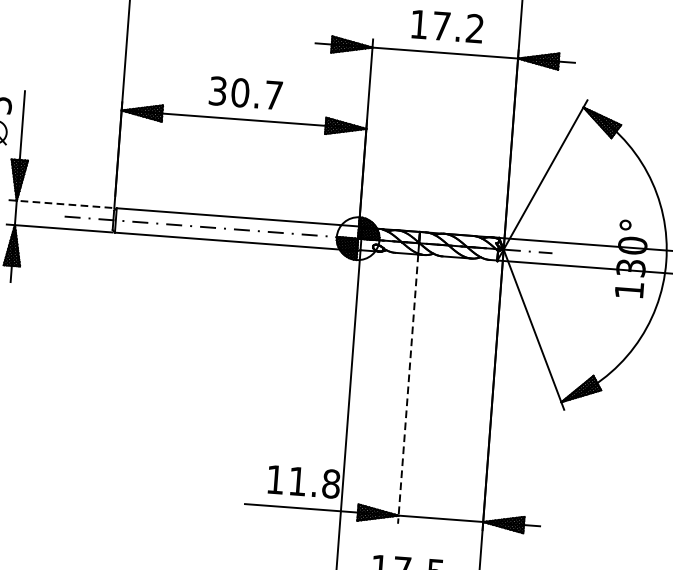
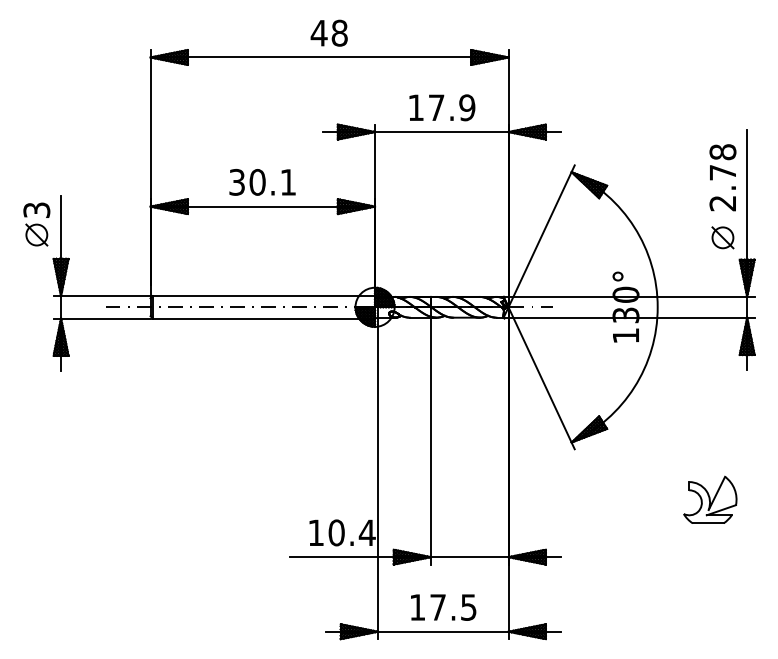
text: (475, 28) -> (467, 107), 17.2 -> 17.9
text: (272, 95) -> (287, 182), 30.7 -> 30.1
line: (61, 204) -> (102, 296), dashed -> solid
line: (407, 389) -> (430, 441), dashed -> solid
text: (314, 482) -> (351, 532), 11.8 -> 10.4

